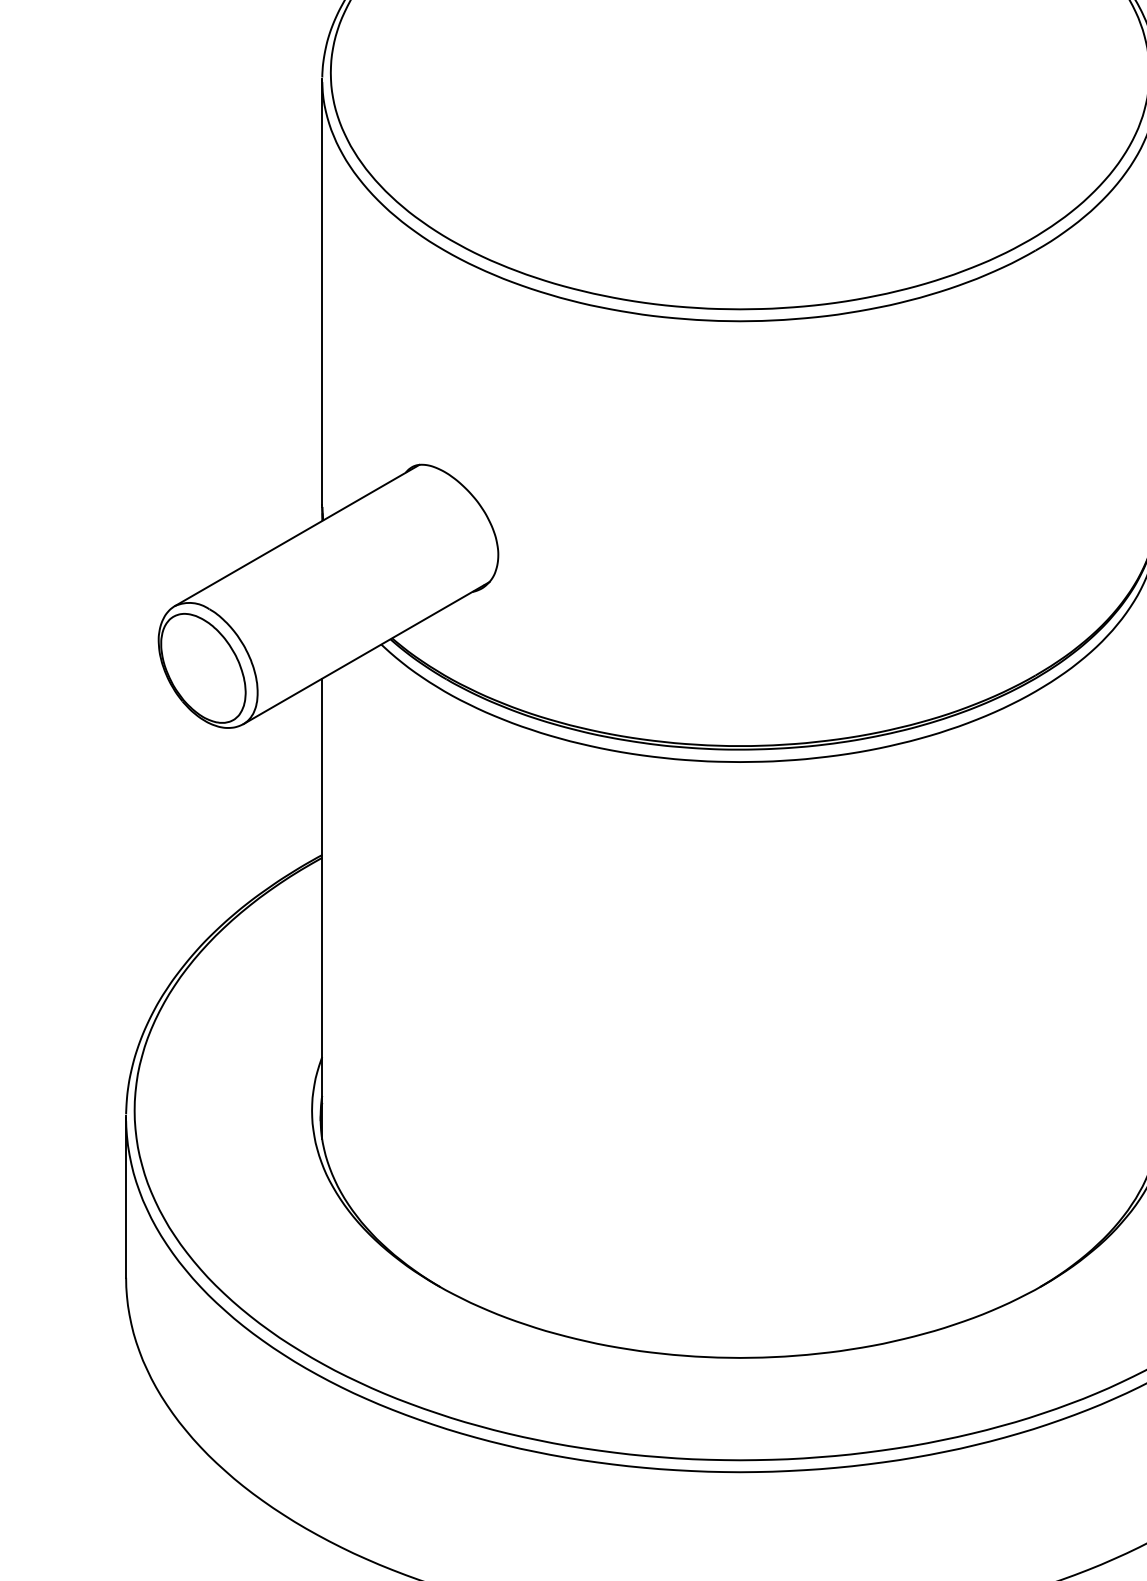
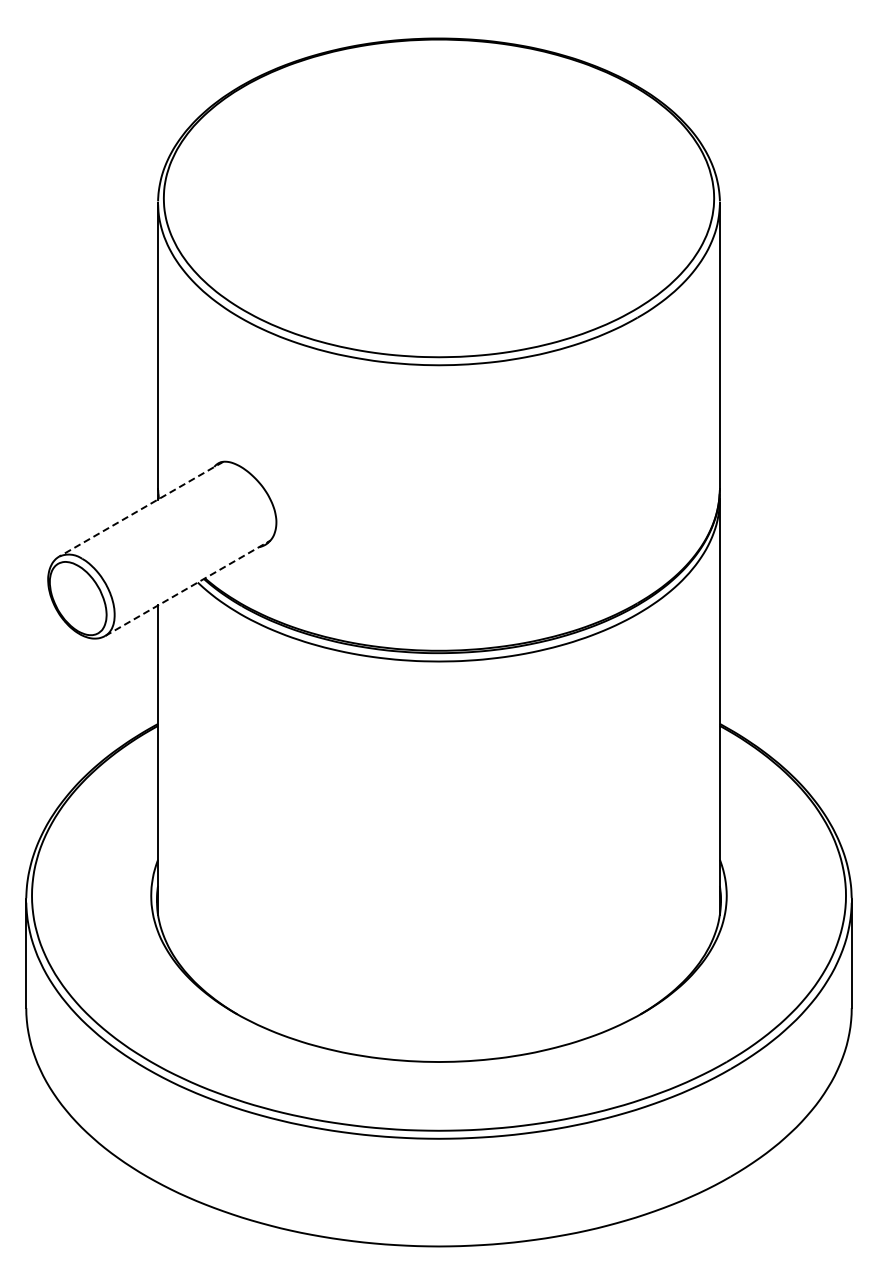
line: (297, 535) -> (141, 509), solid -> dashed
line: (367, 653) -> (188, 588), solid -> dashed

